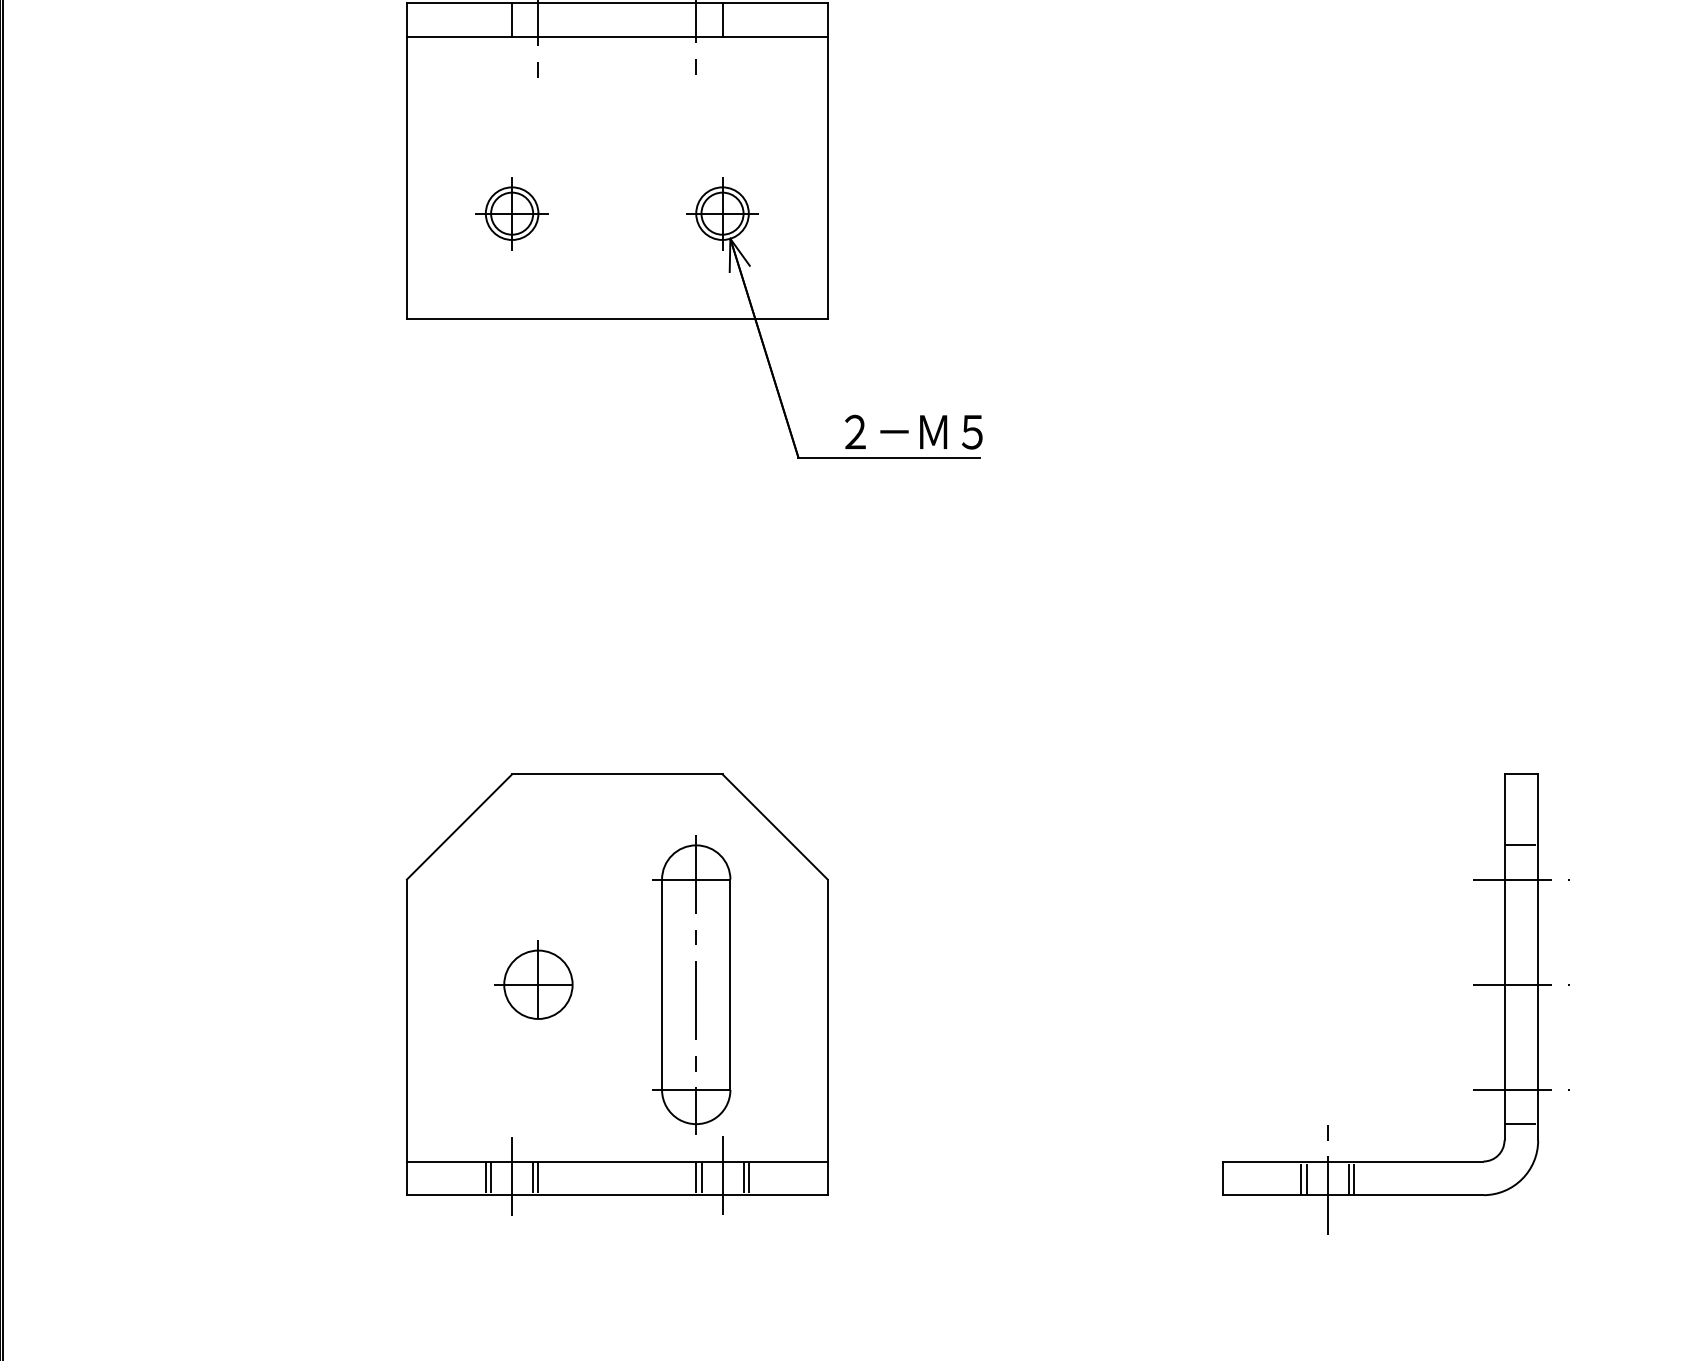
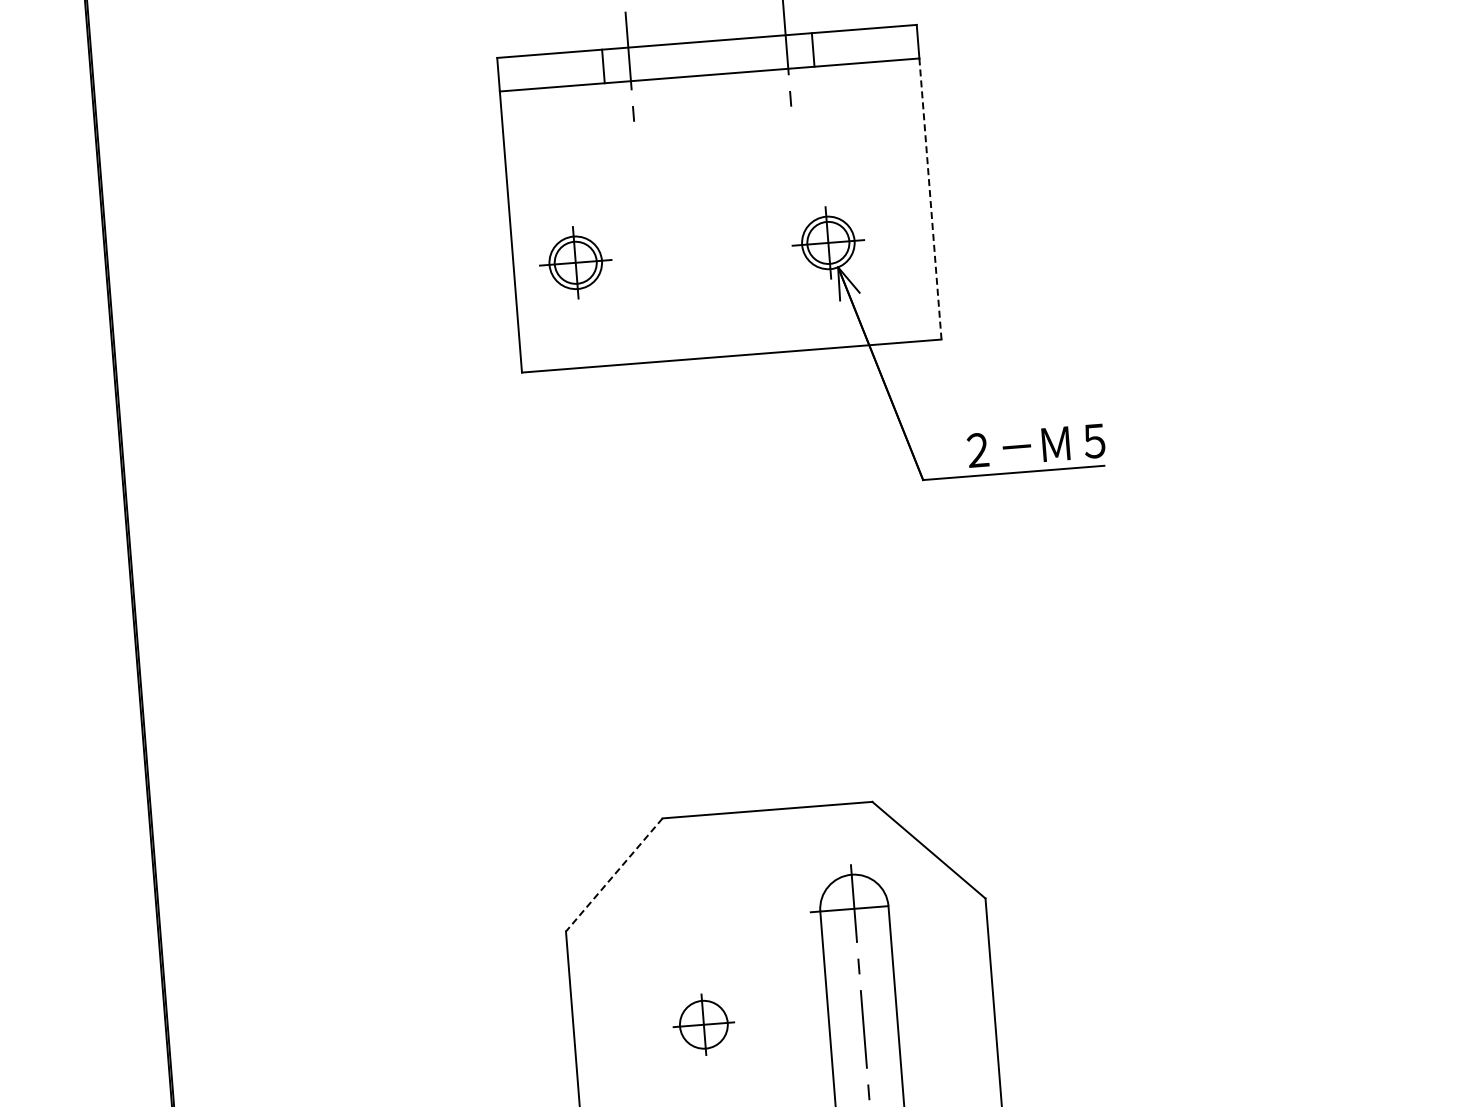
line: (827, 177) -> (930, 198), solid -> dashed
part: (511, 213) -> (575, 262), moved
line: (459, 827) -> (614, 875), solid -> dashed
part: (533, 979) -> (700, 1021), size x0.7

